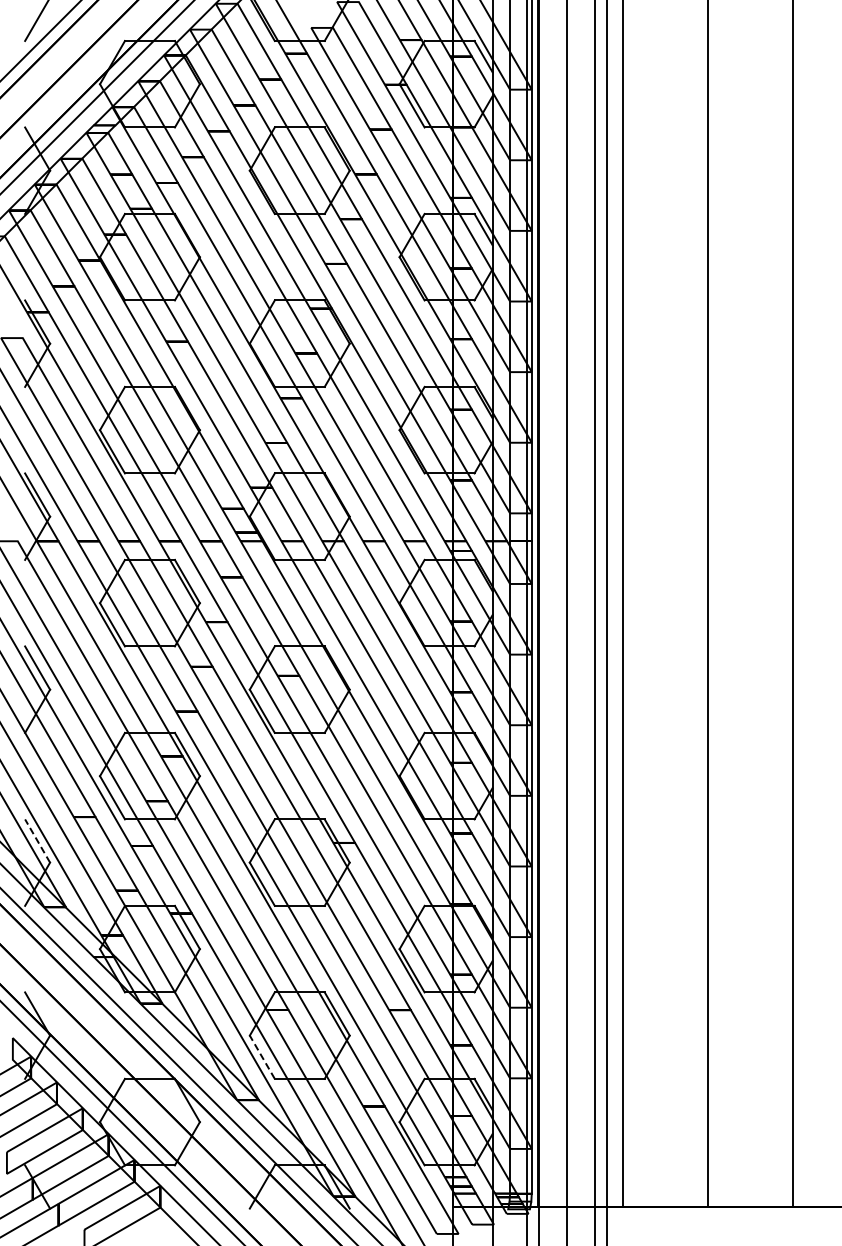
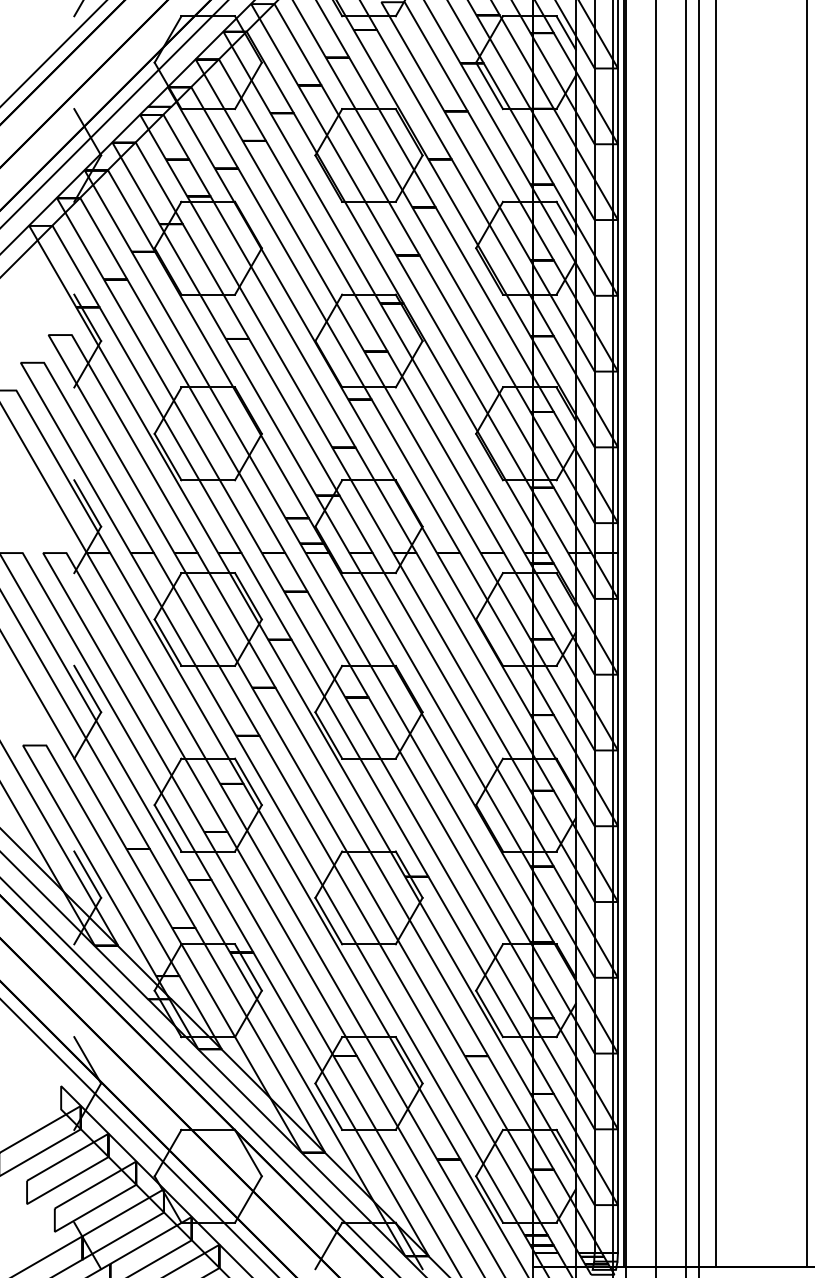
line: (37, 841) -> (87, 875), dashed -> solid
line: (262, 1057) -> (329, 1106), dashed -> solid

